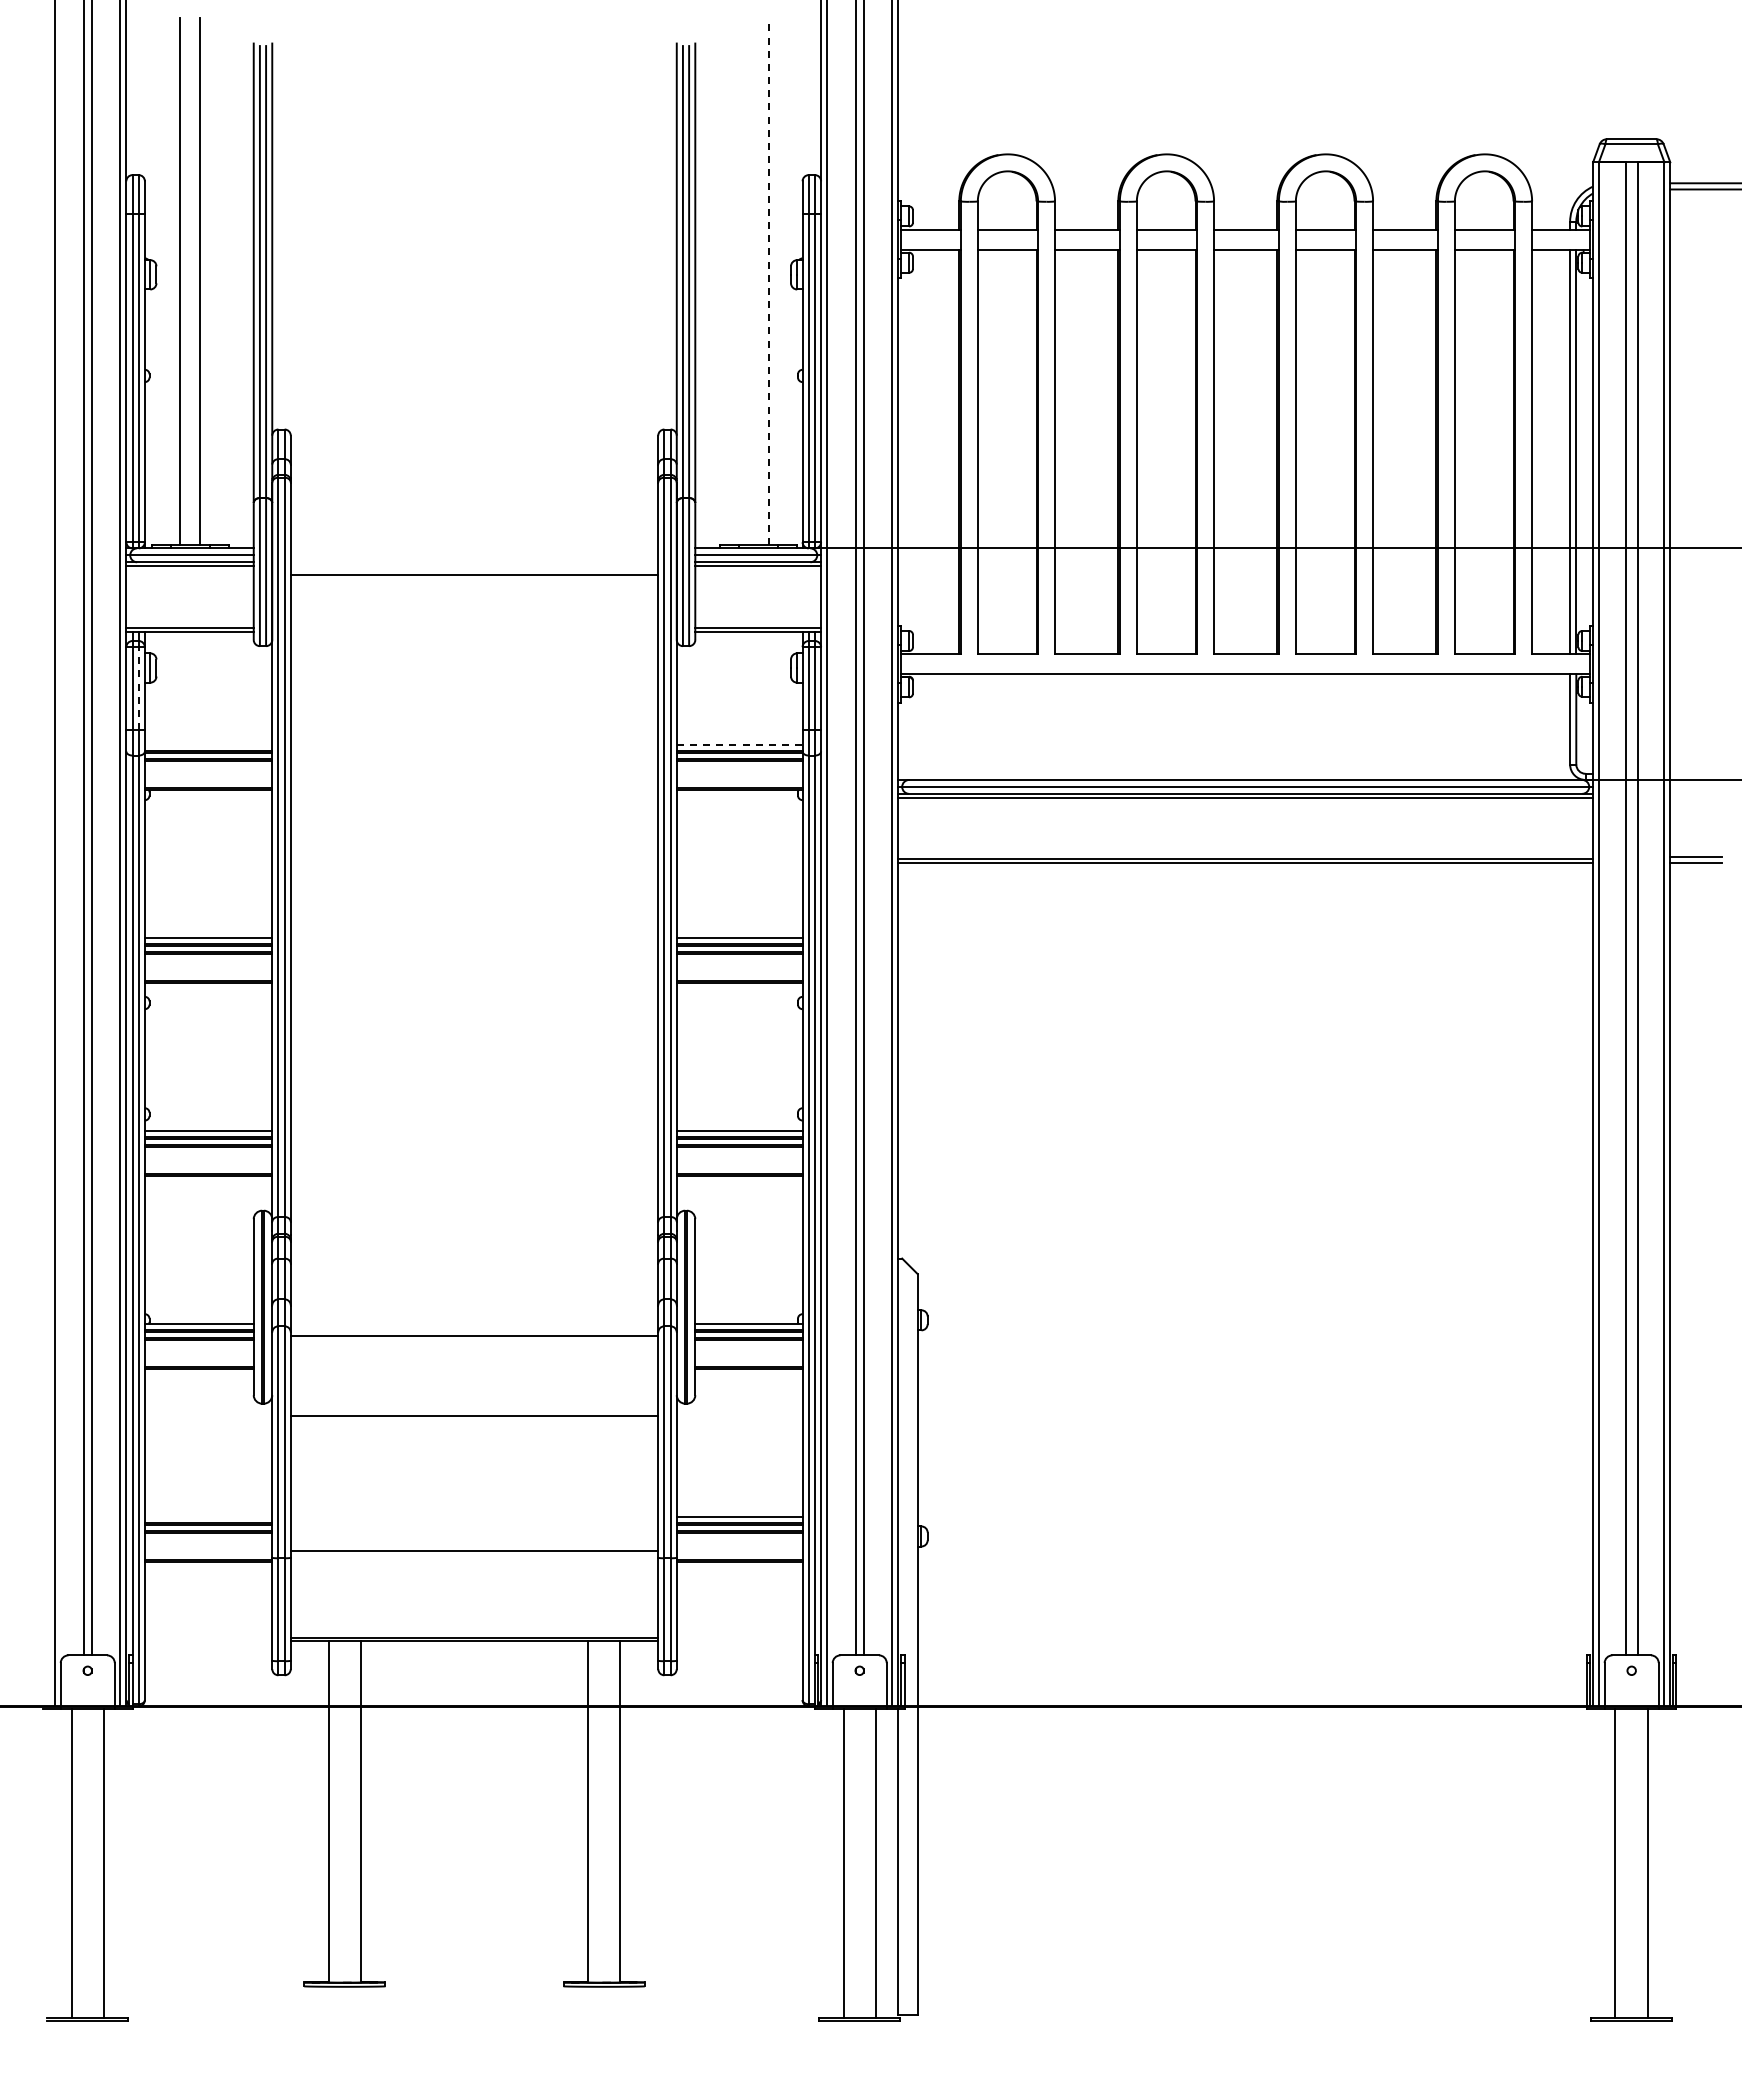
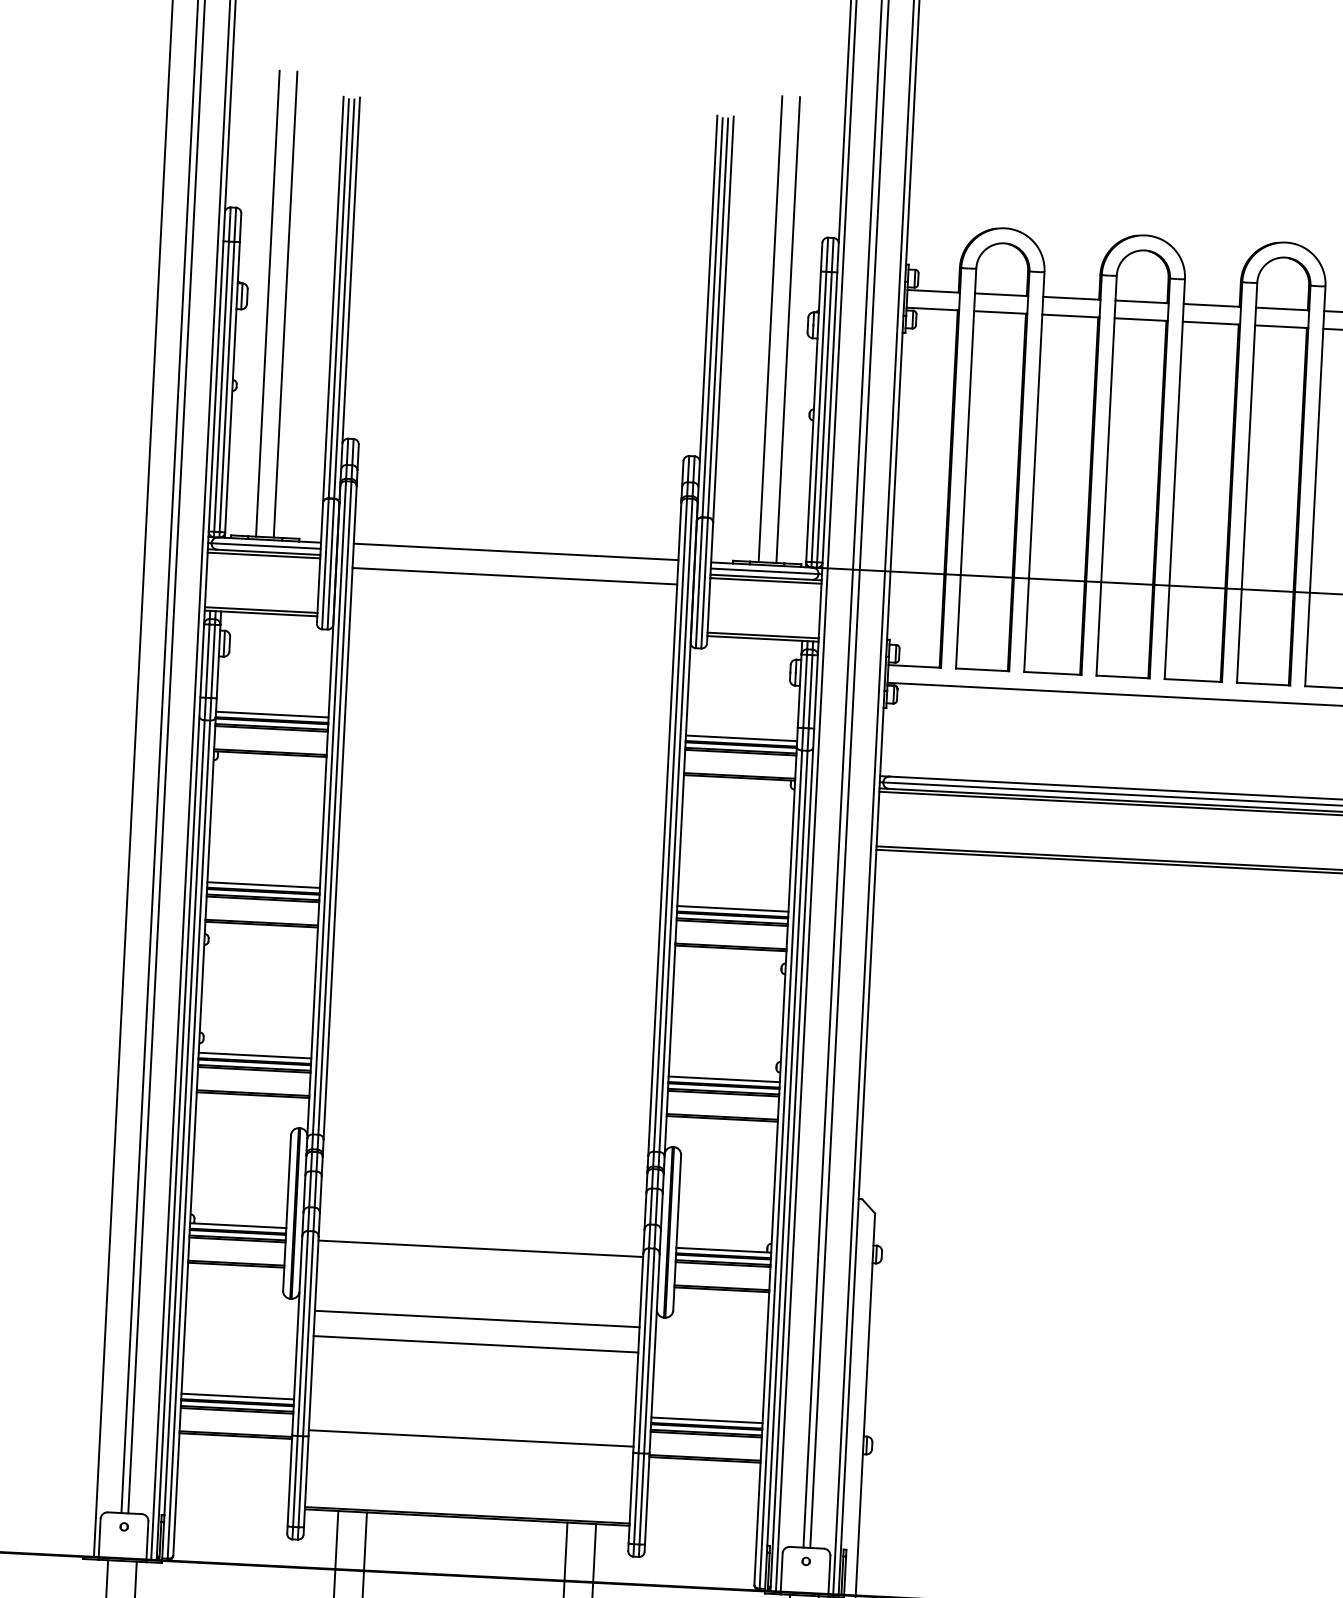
line: (748, 281) -> (770, 329), added
line: (769, 281) -> (788, 329), dashed -> solid
line: (474, 547) -> (516, 551), added
line: (138, 688) -> (212, 661), dashed -> solid
line: (208, 745) -> (272, 714), added
line: (739, 745) -> (741, 738), dashed -> solid
line: (474, 1444) -> (475, 1344), added
line: (208, 1517) -> (237, 1396), added

